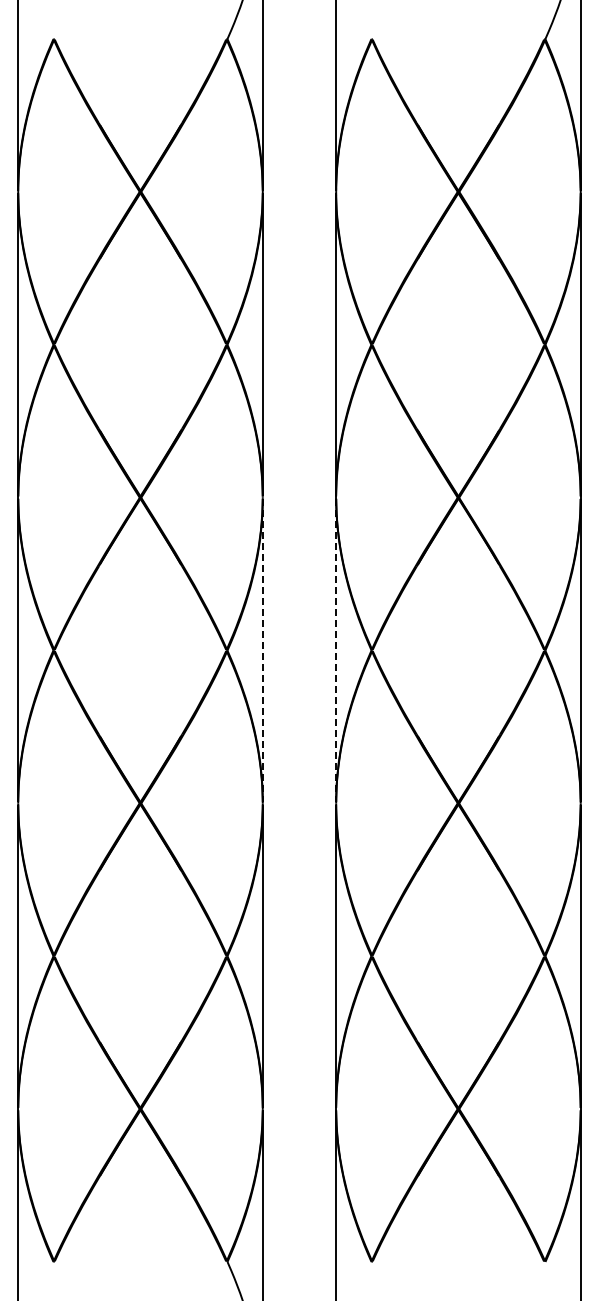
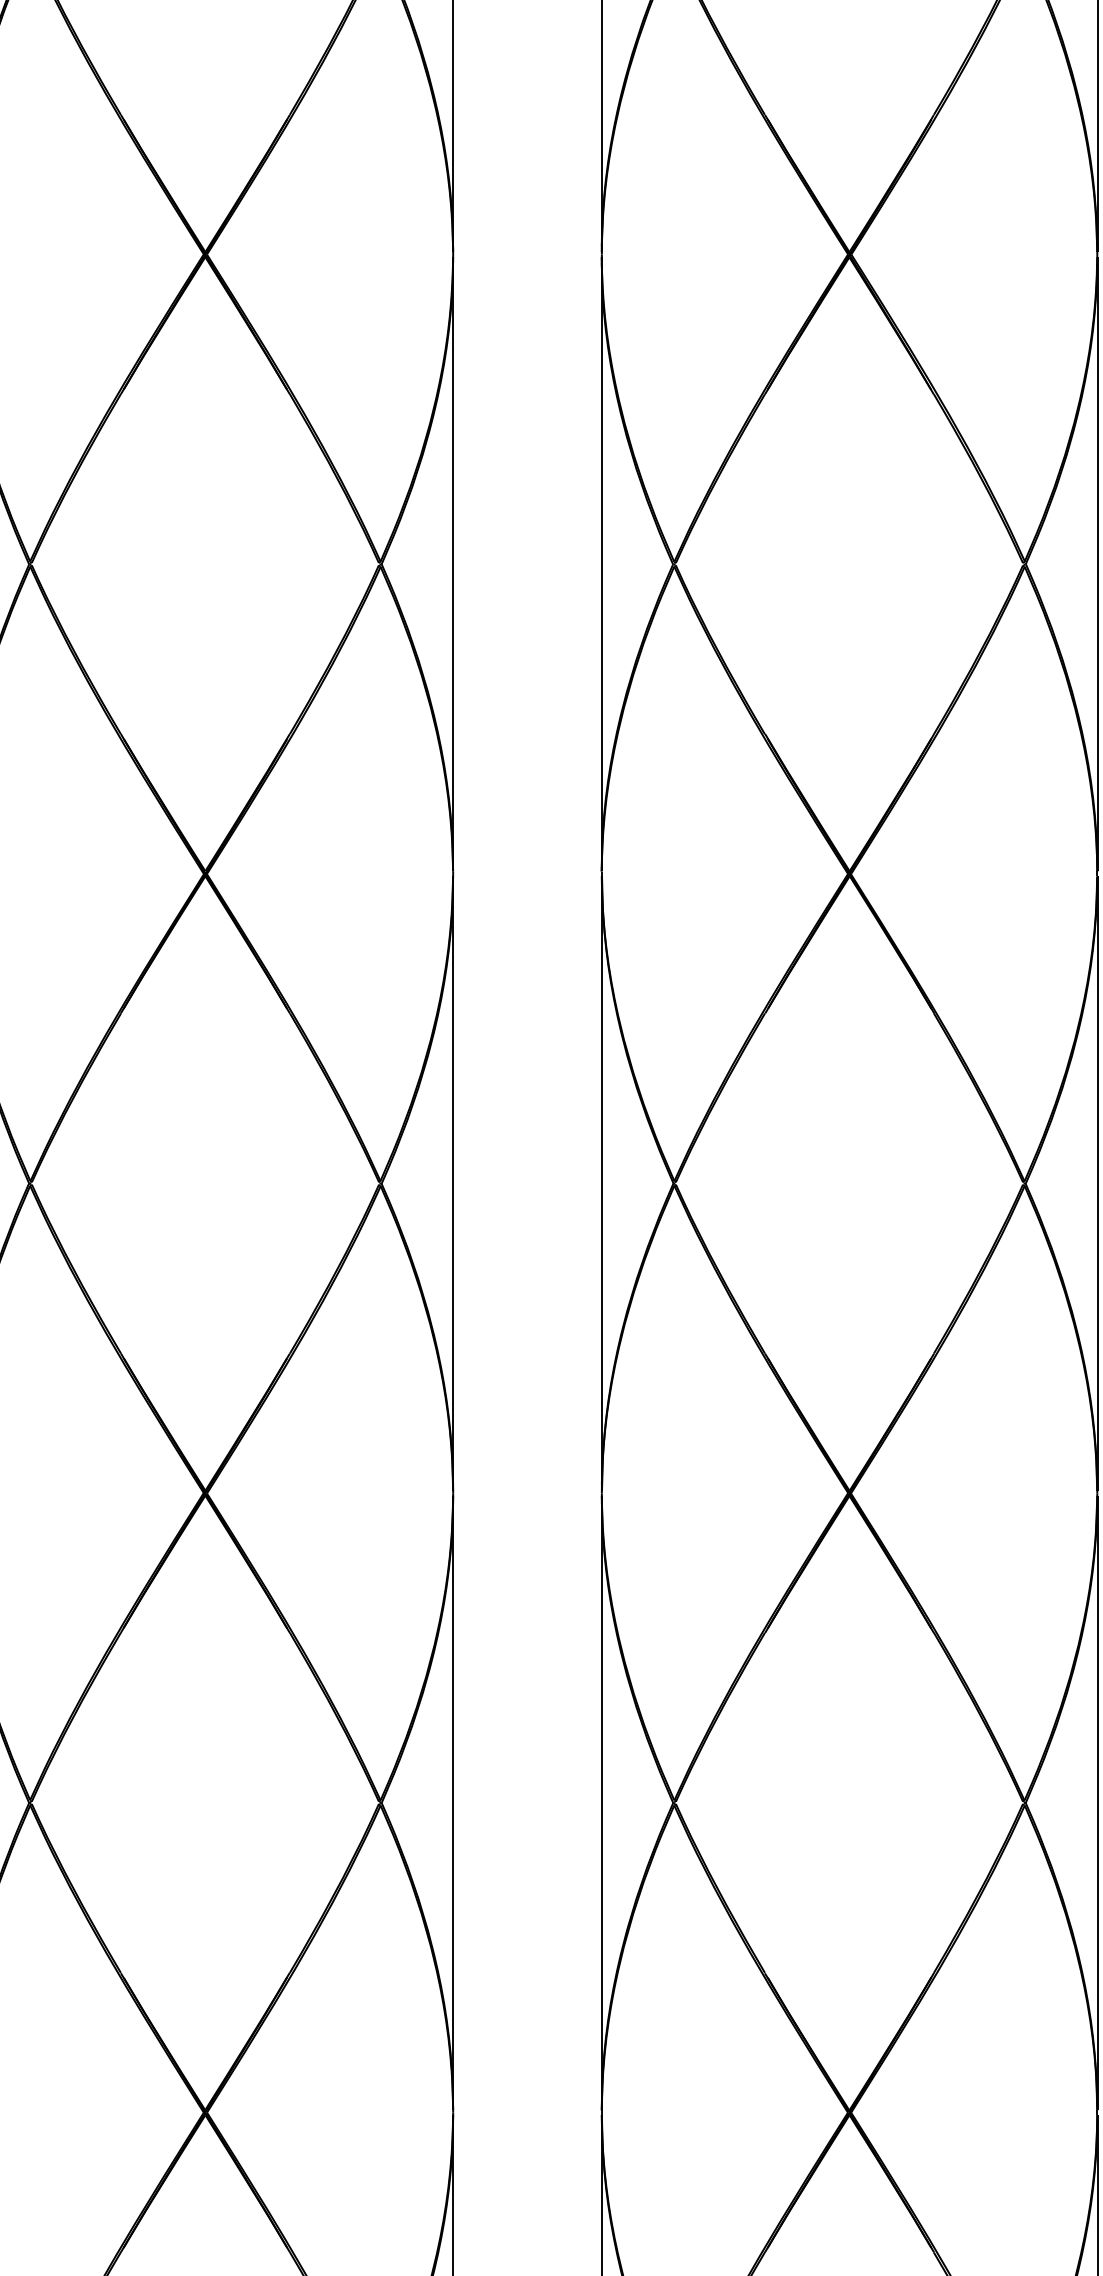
line: (262, 650) -> (452, 1183), dashed -> solid
line: (336, 650) -> (602, 1183), dashed -> solid

